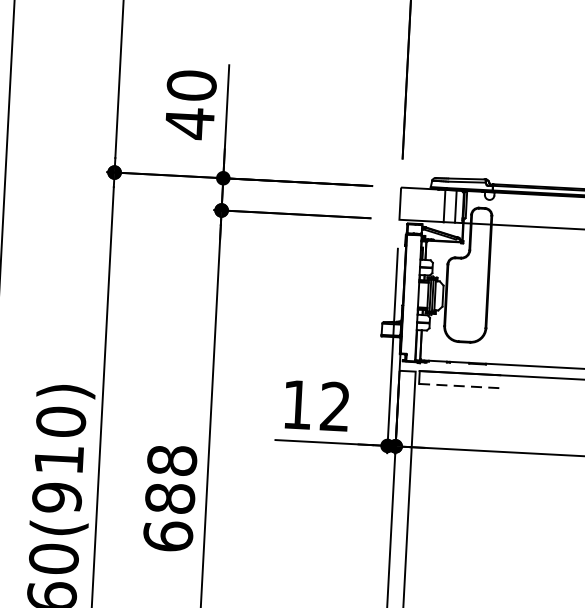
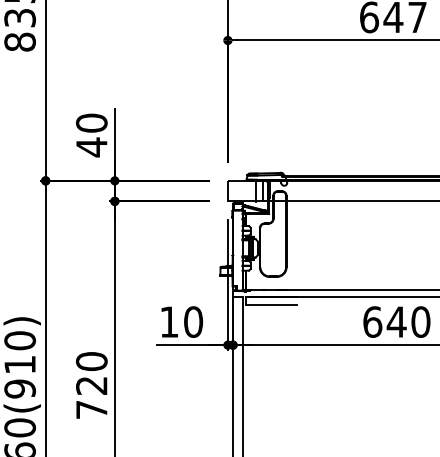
line: (459, 385) -> (271, 304), dashed -> solid
text: (335, 405) -> (193, 321), 12 -> 10
text: (169, 498) -> (91, 385), 688 -> 720

